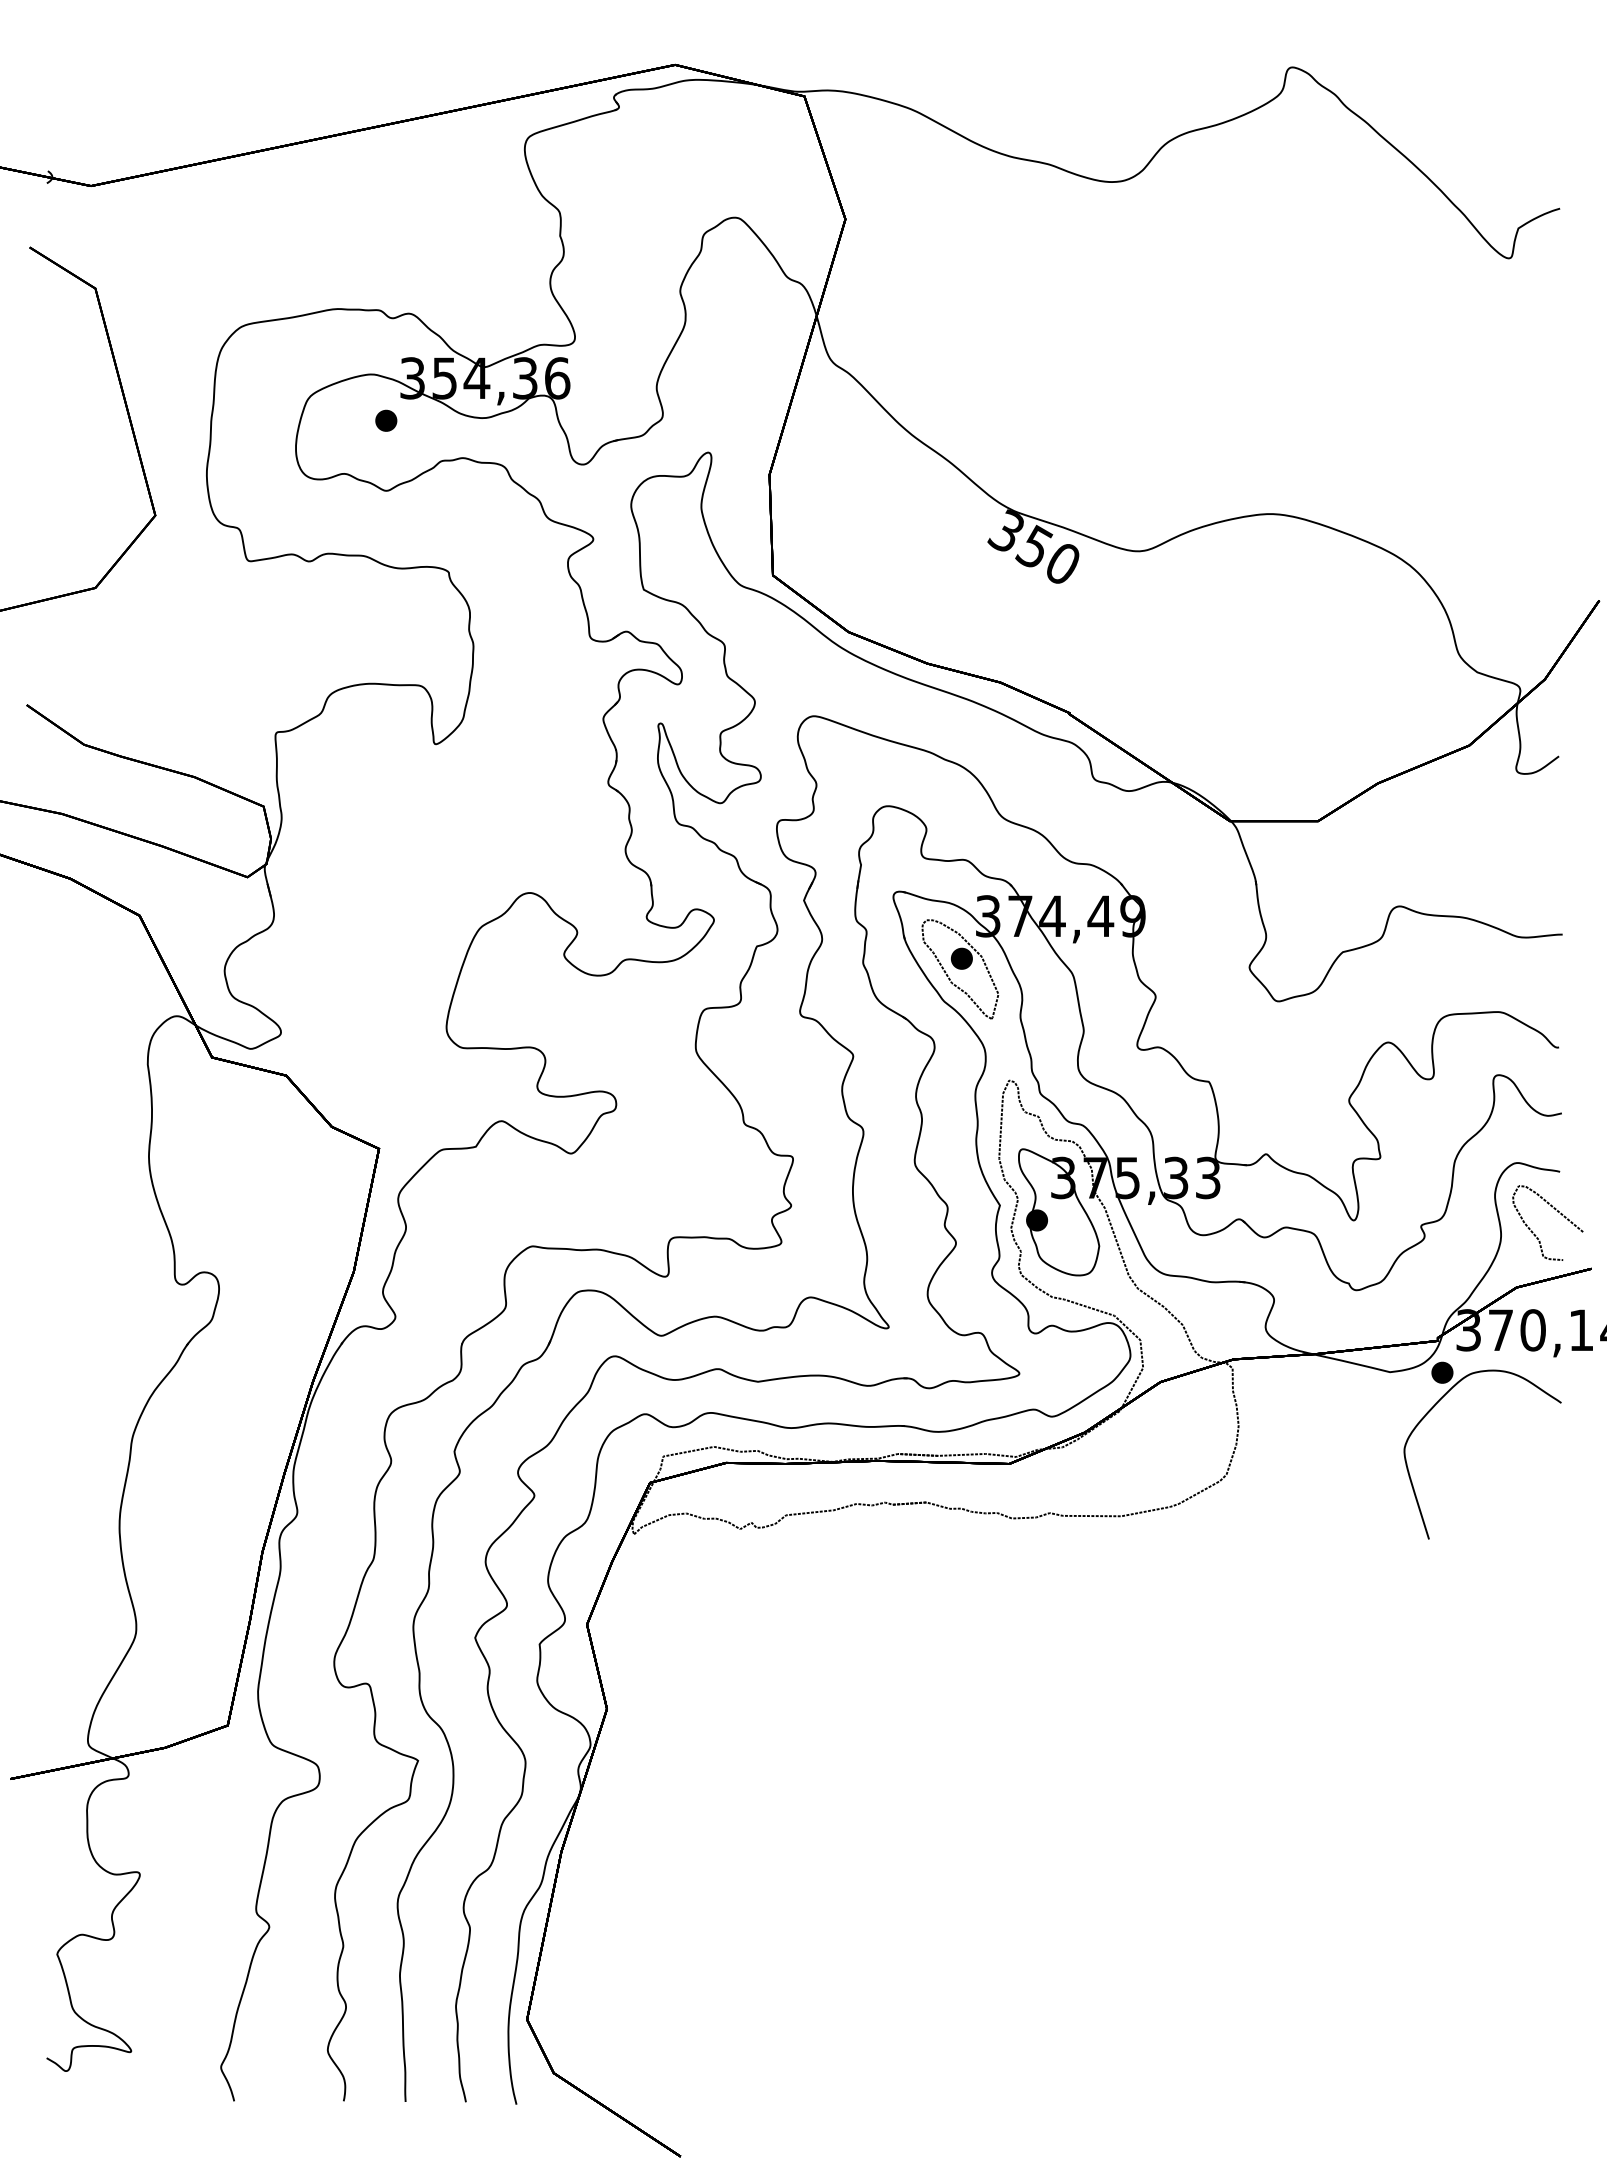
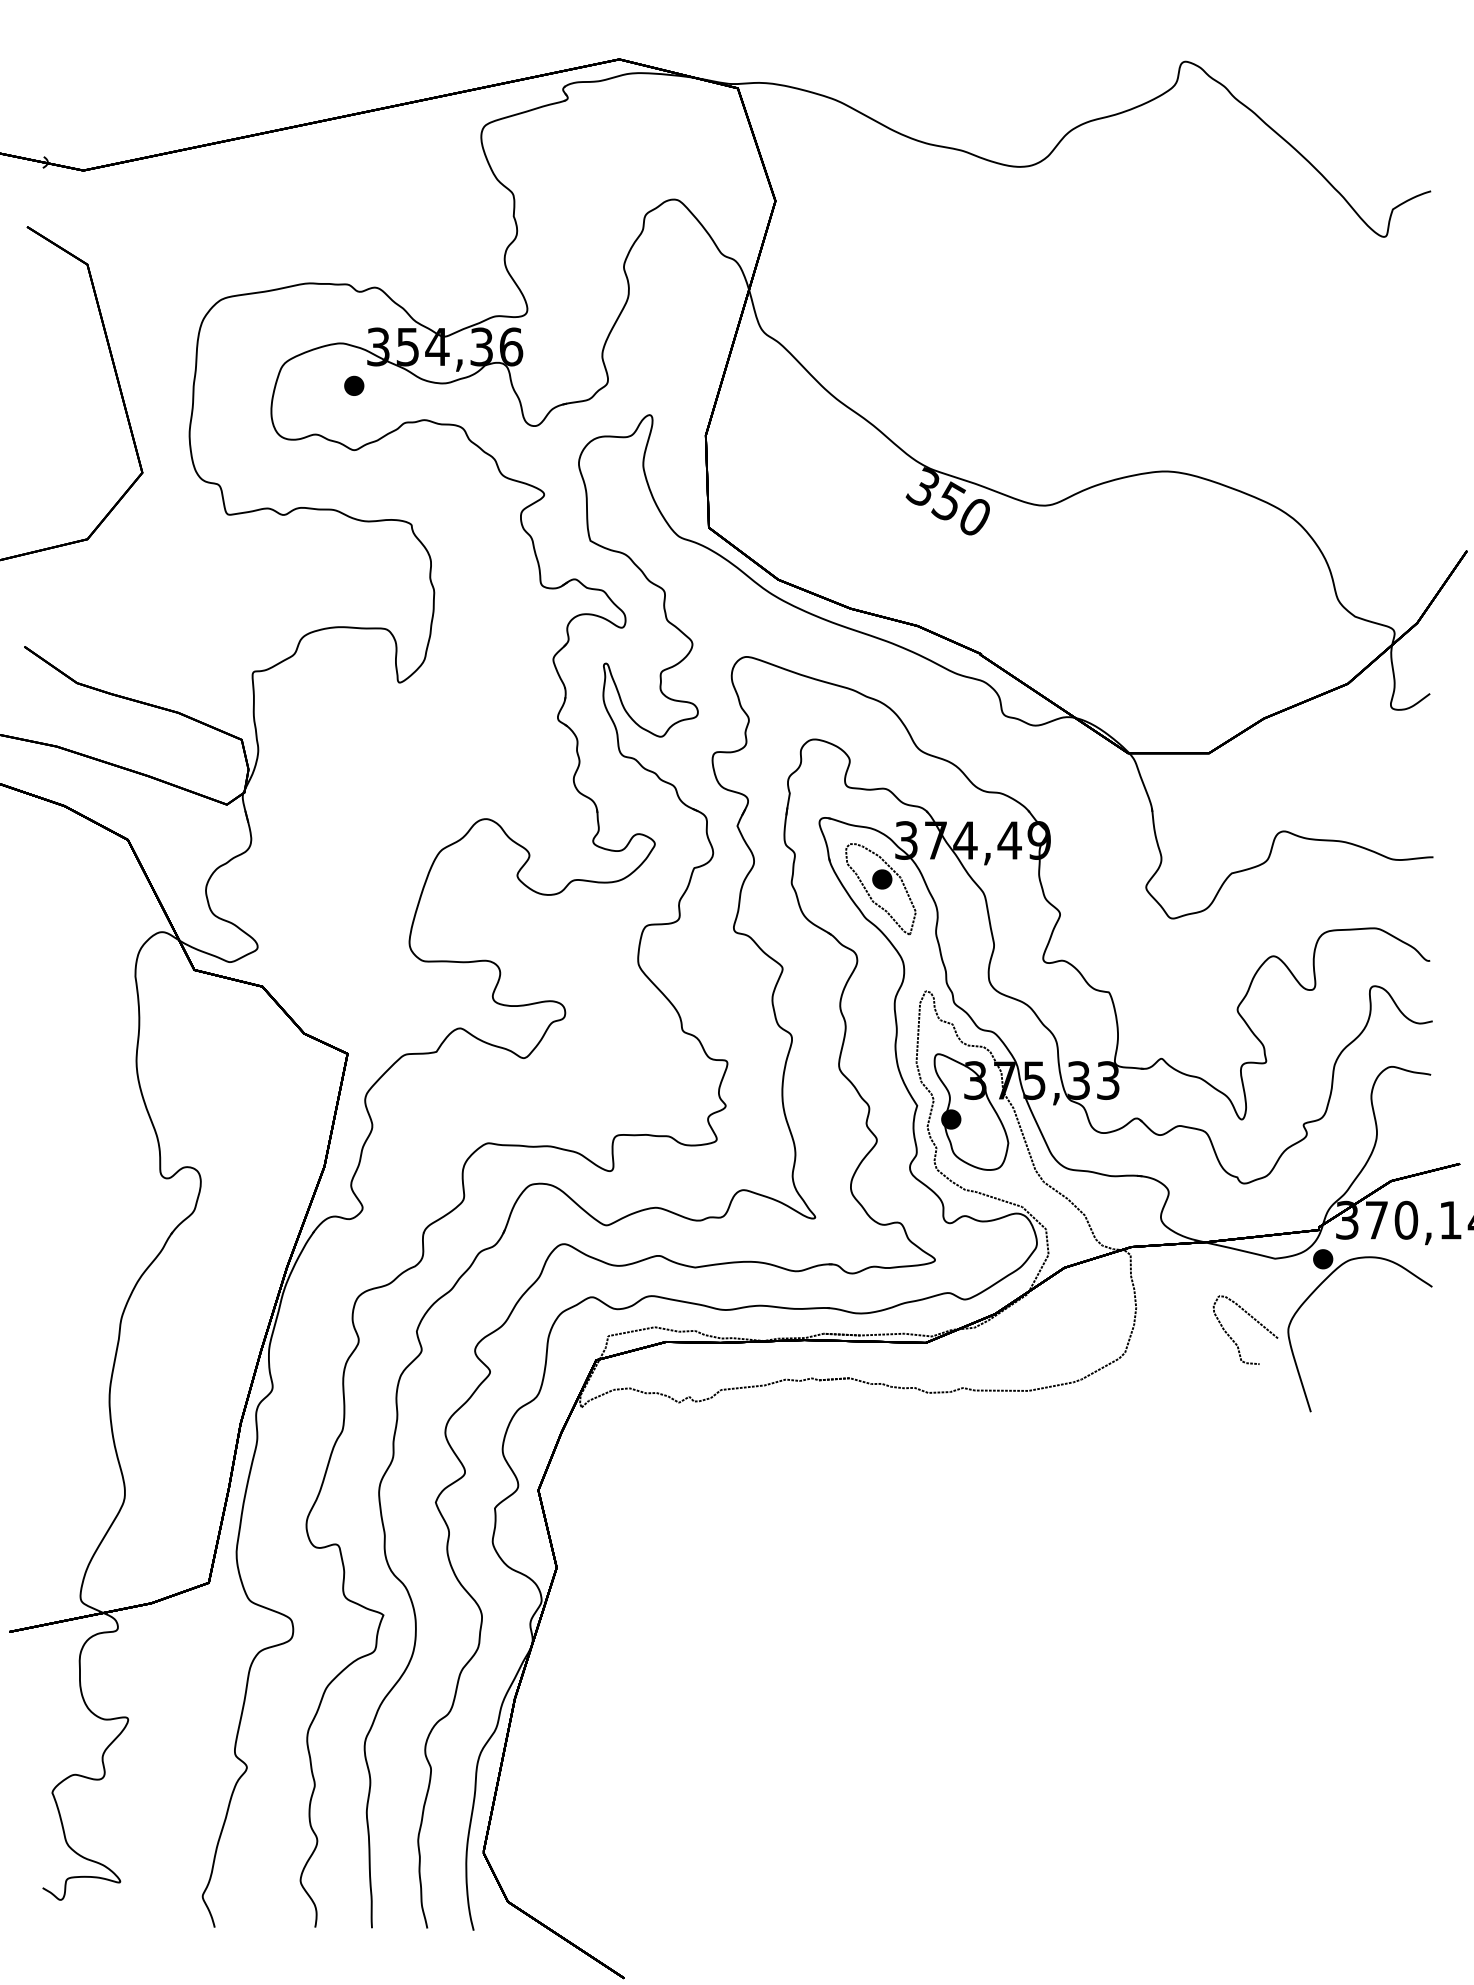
curve: (1557, 1212) -> (1254, 1320), moved

